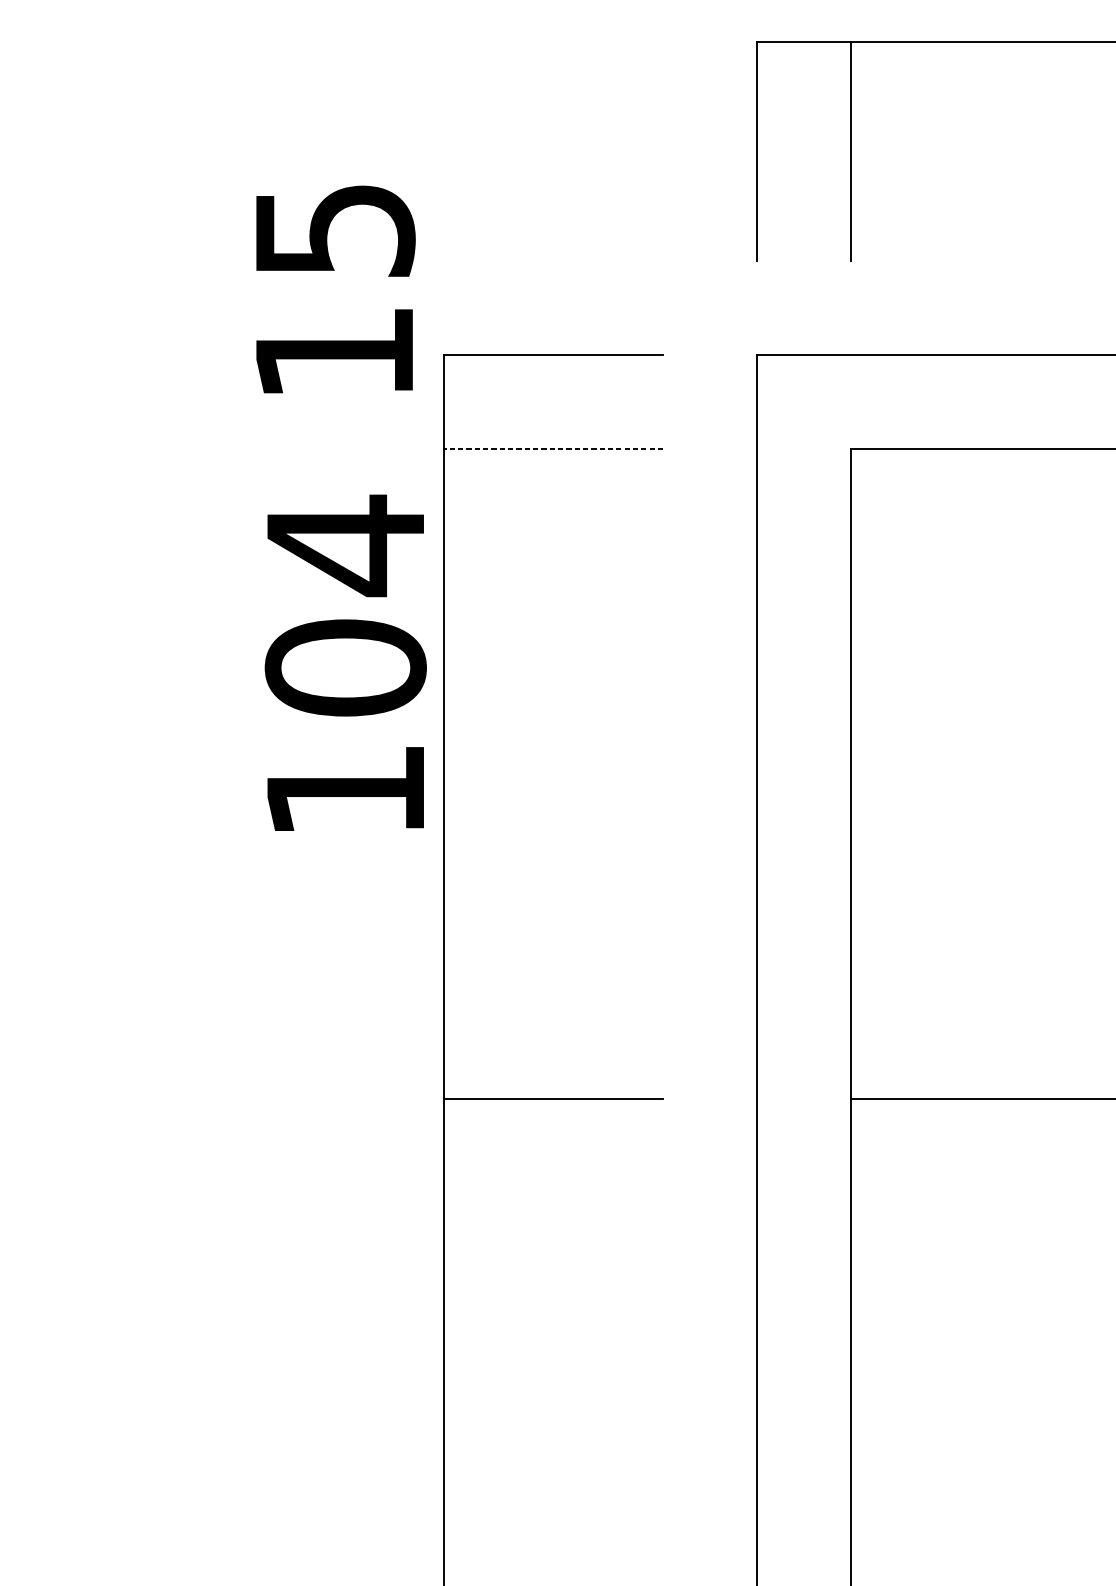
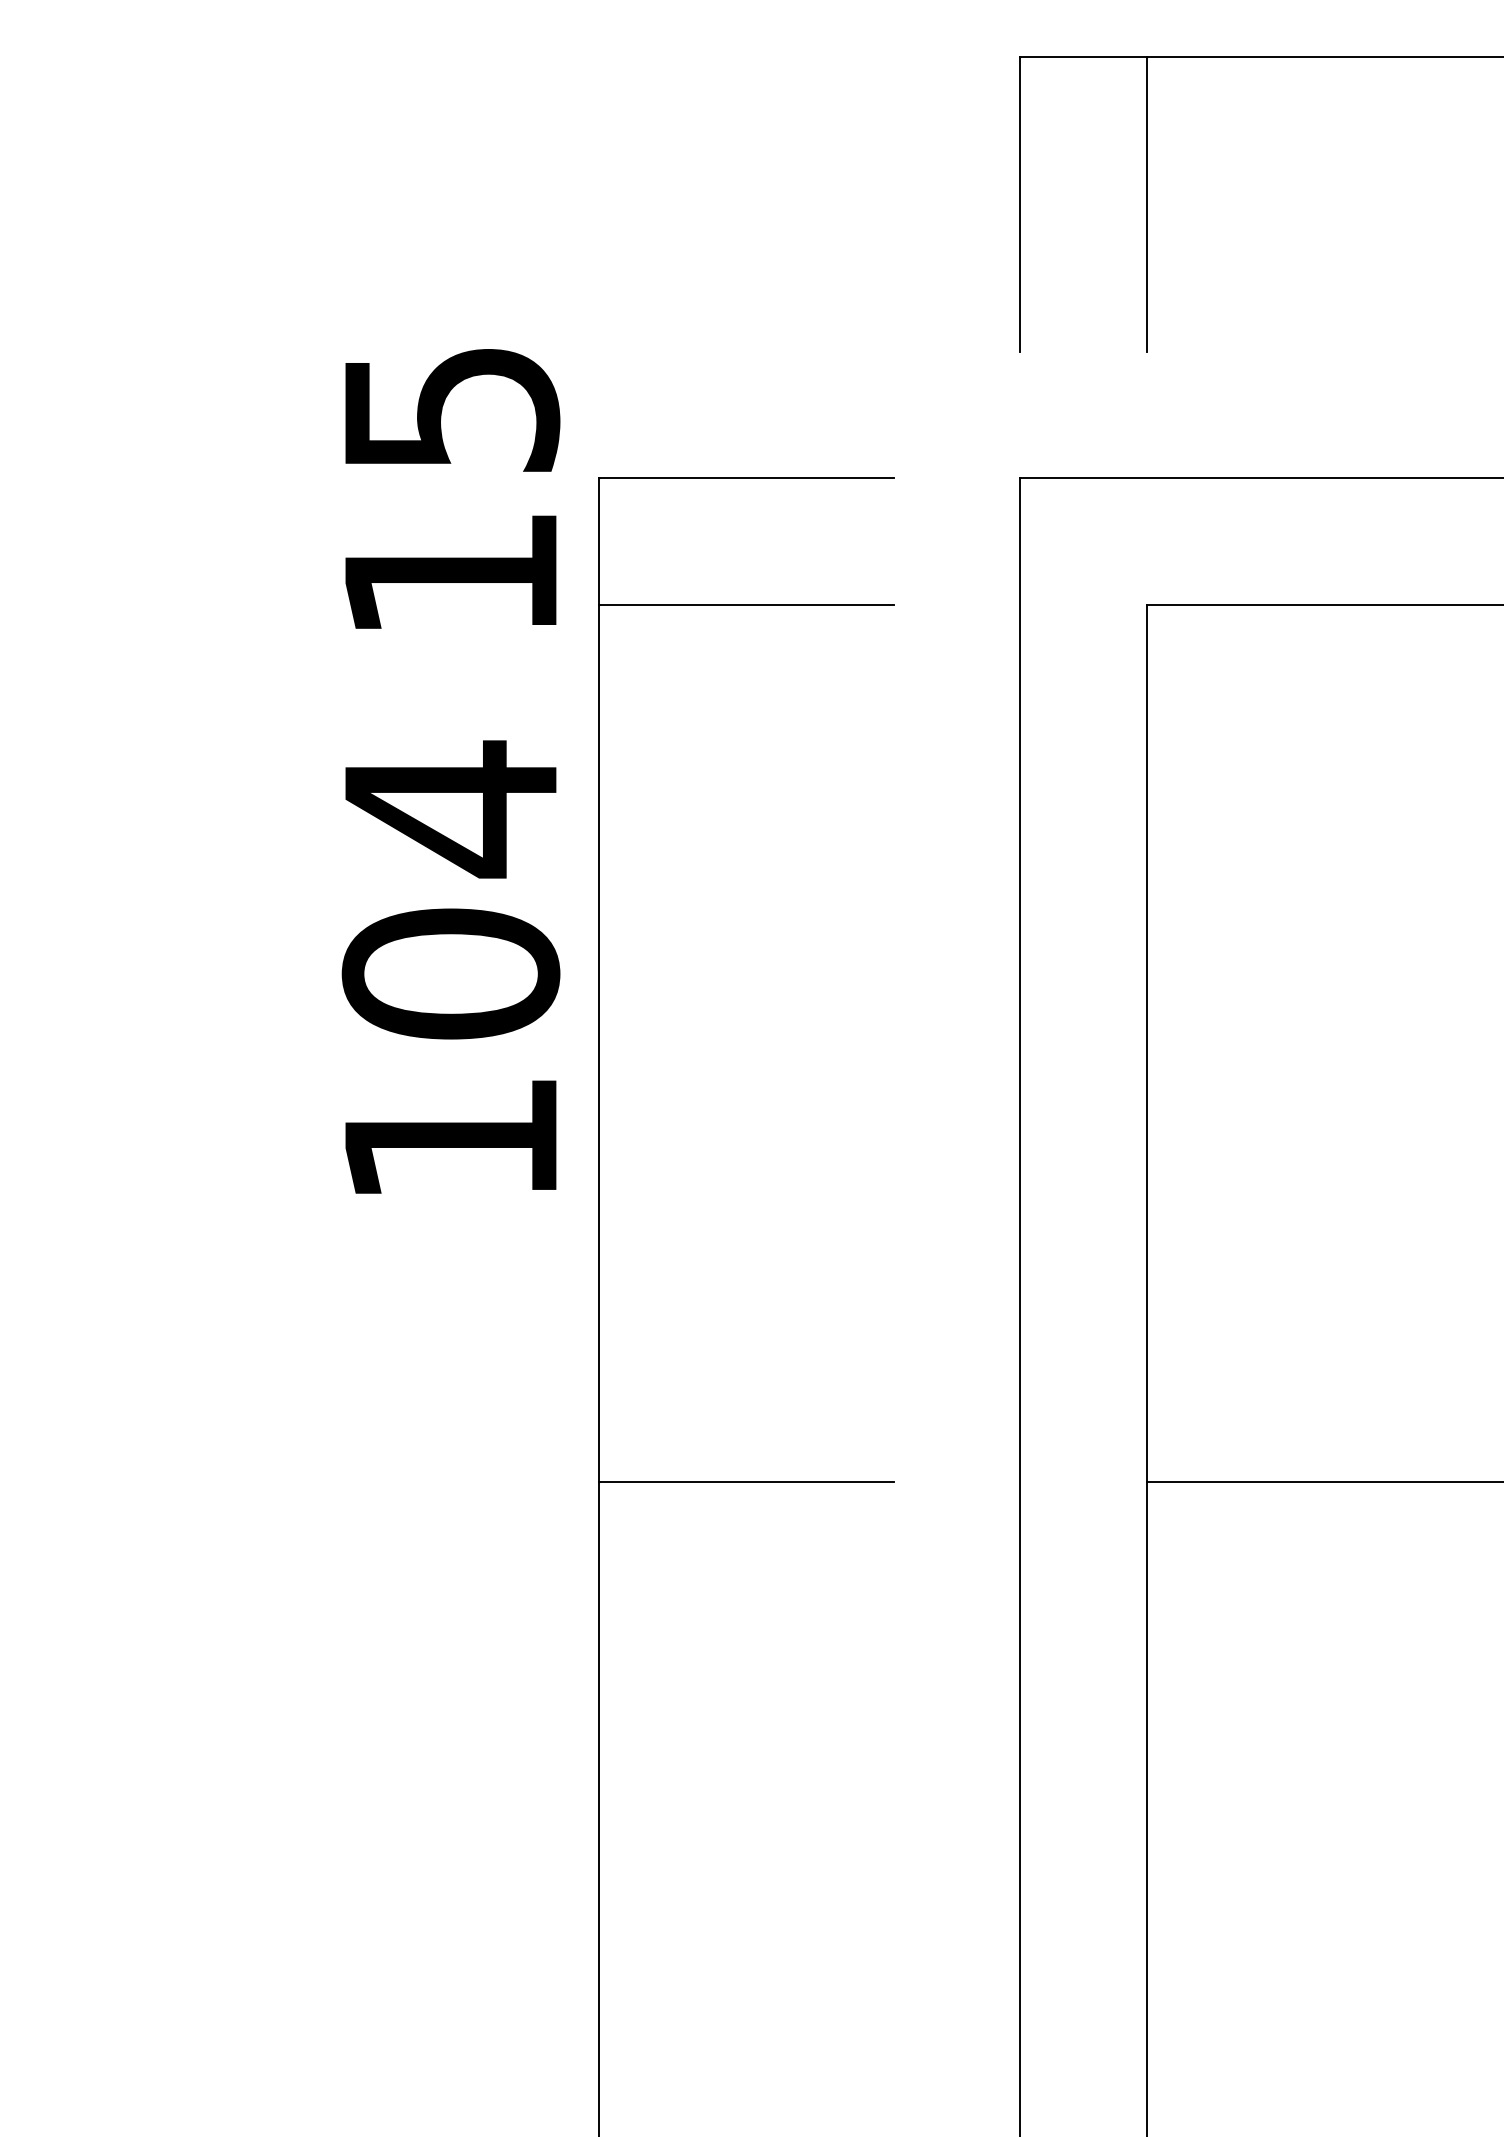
text: (335, 289) -> (452, 488), moved
line: (553, 448) -> (746, 604), dashed -> solid
text: (345, 662) -> (450, 966), moved

